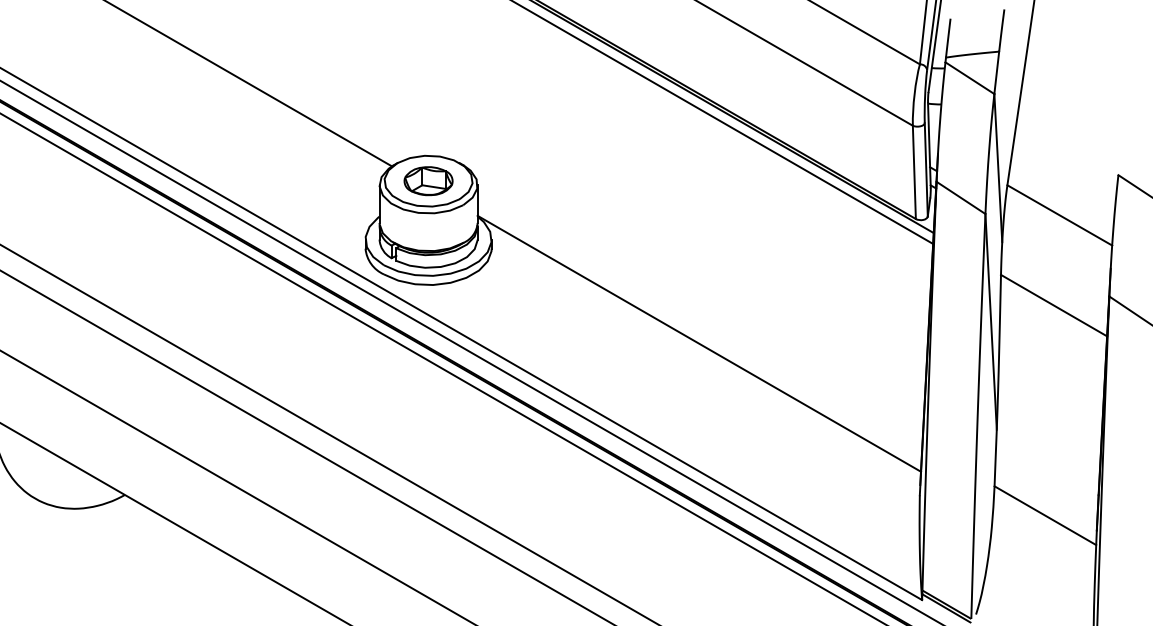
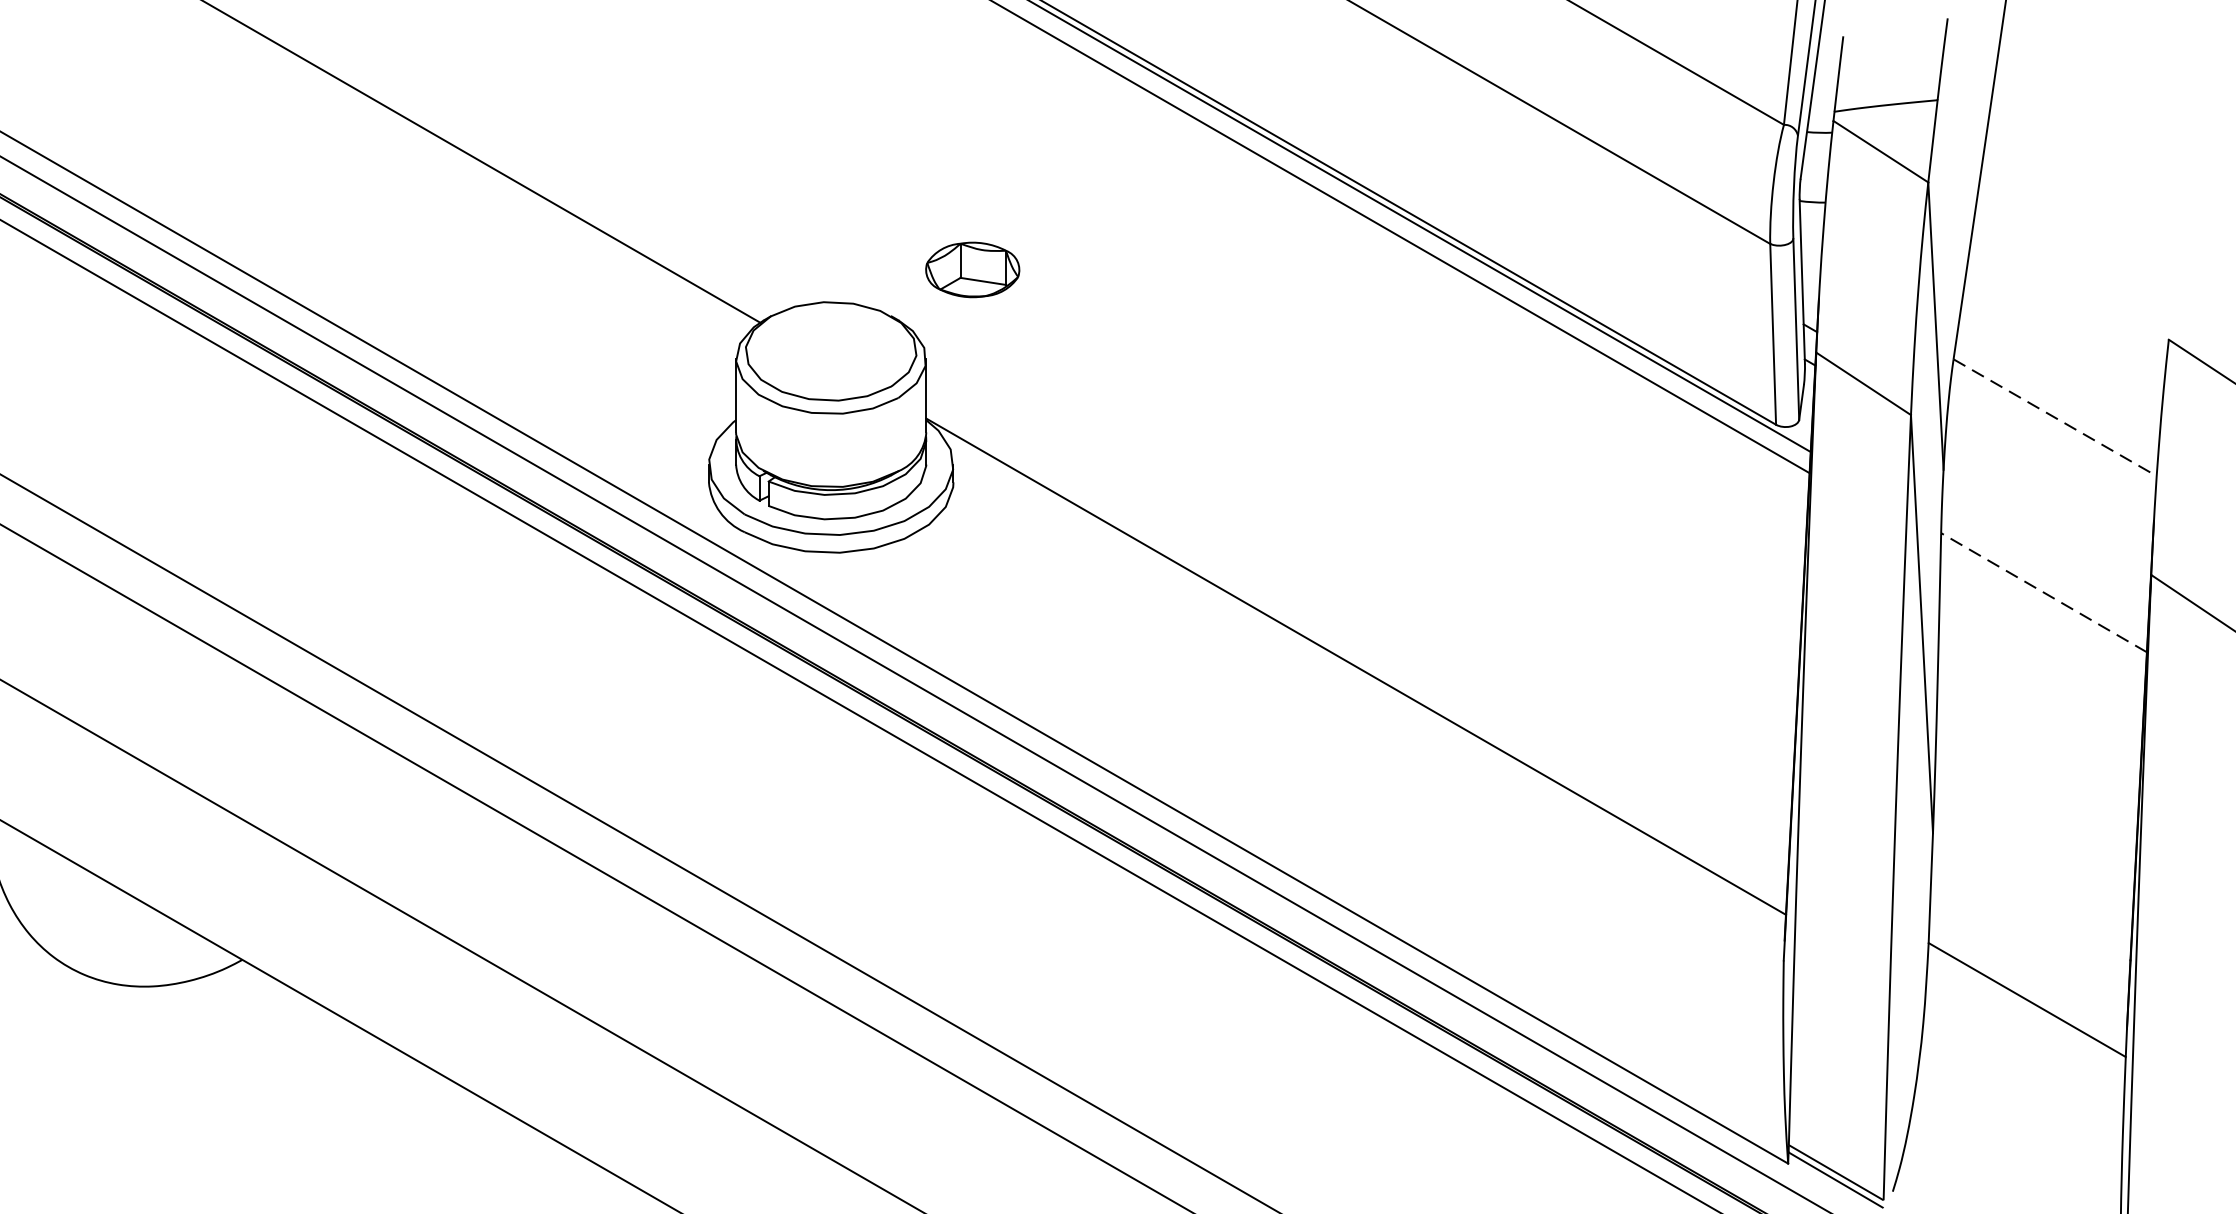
part: (428, 181) -> (972, 270), moved
line: (1060, 215) -> (2056, 417), solid -> dashed
line: (1053, 305) -> (2042, 592), solid -> dashed

